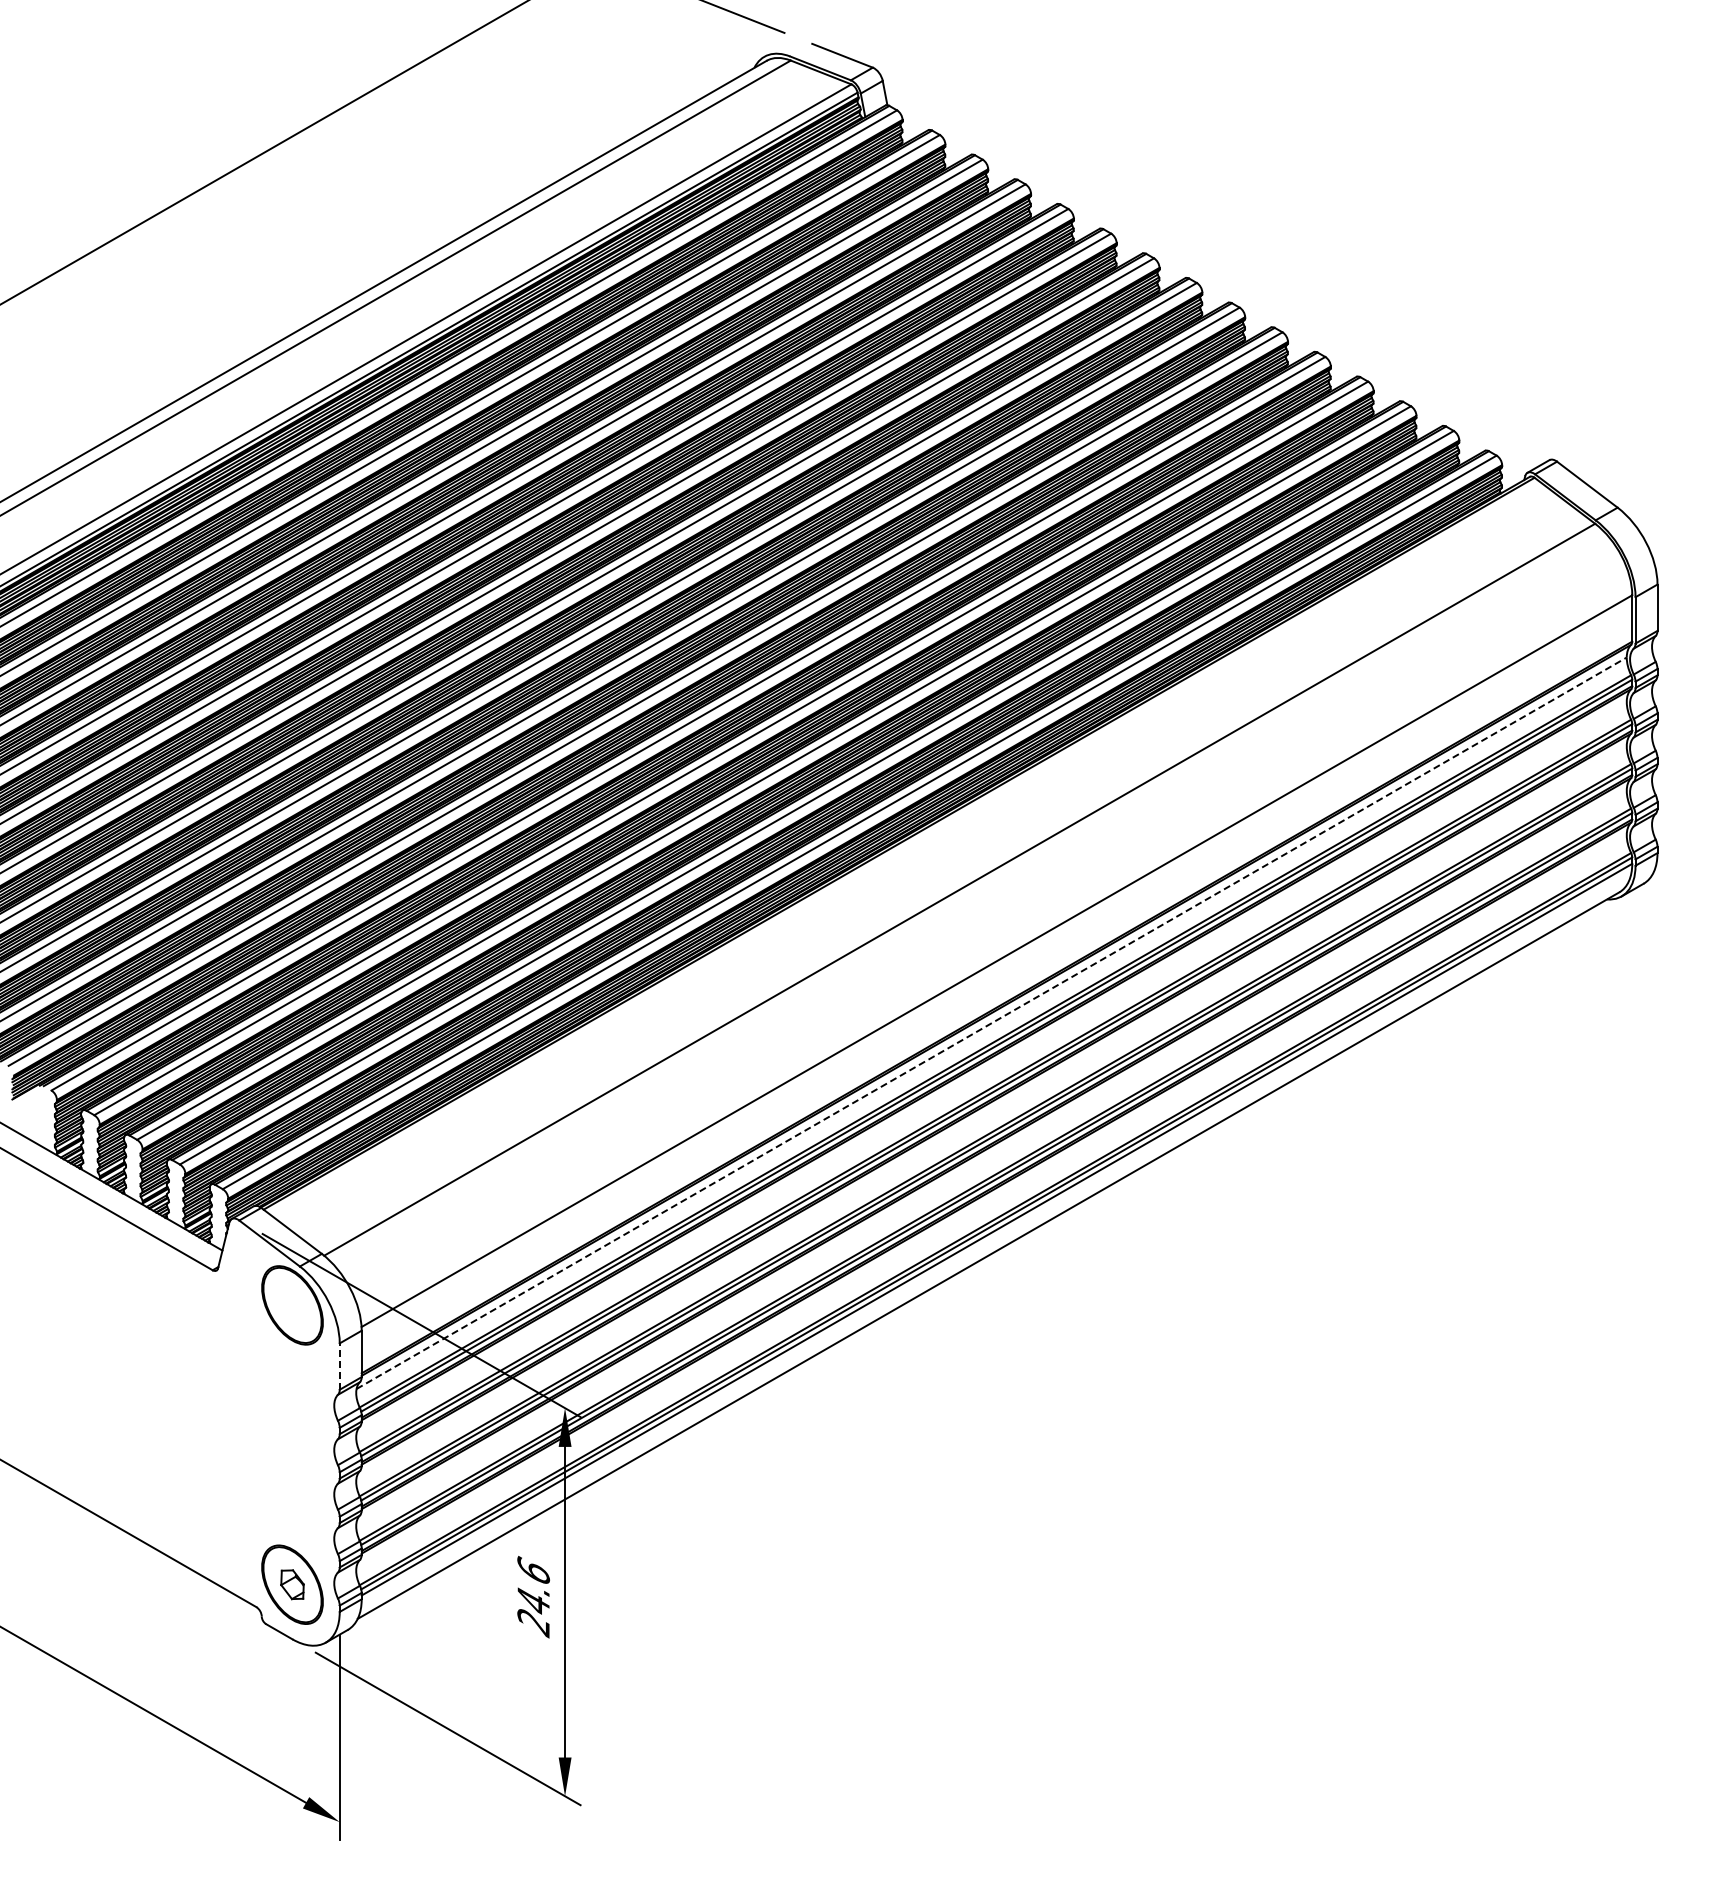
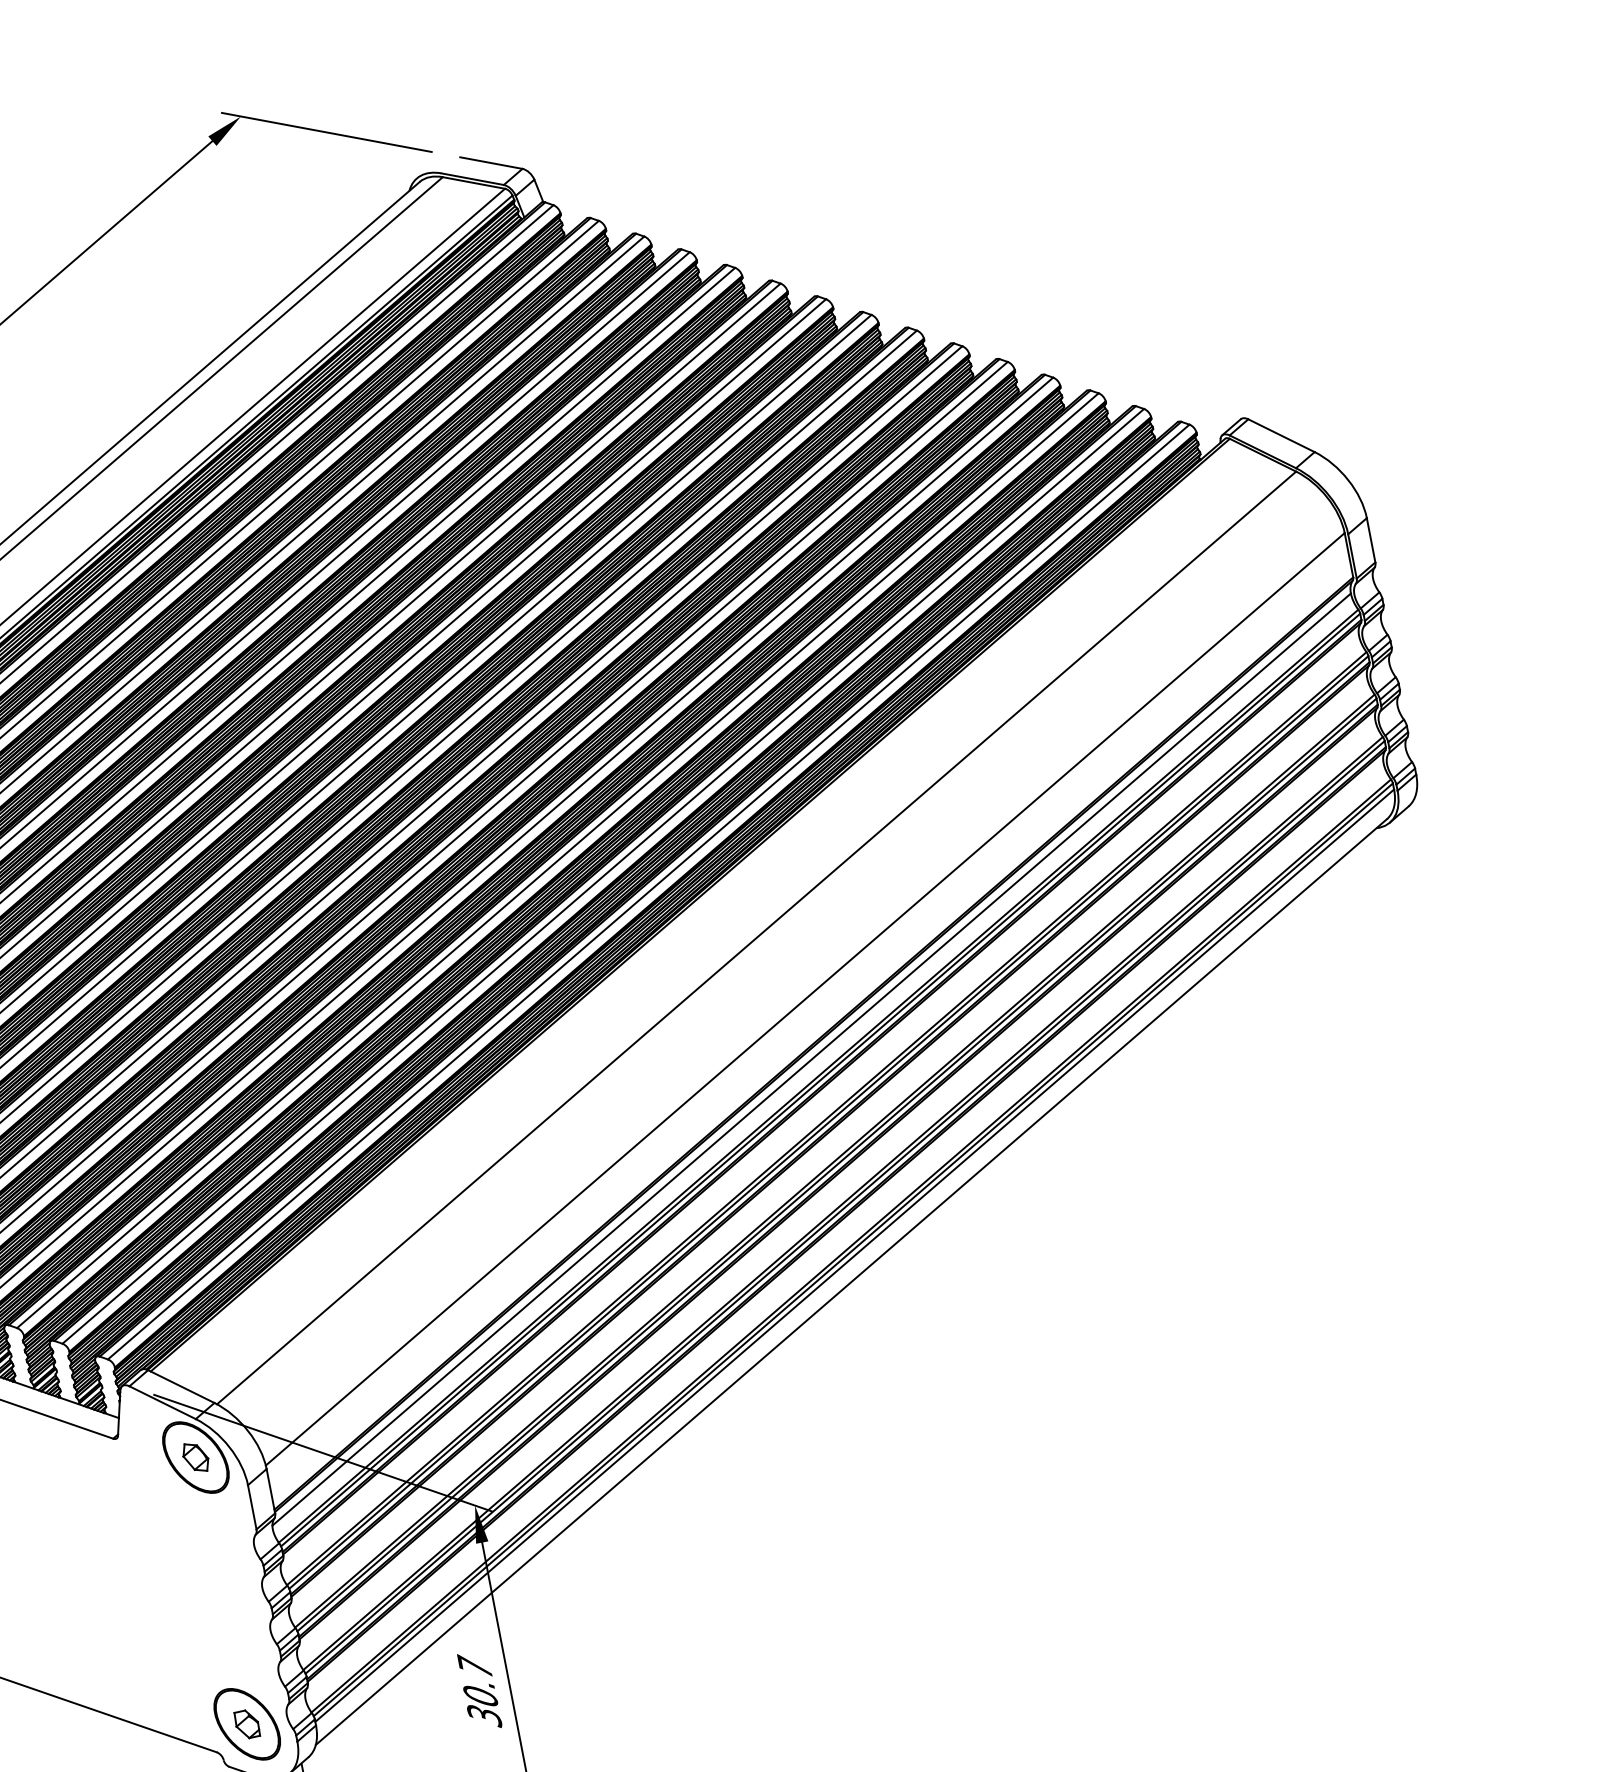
line: (991, 1023) -> (811, 1059), dashed -> solid
part: (292, 1304) -> (195, 1456), added
line: (339, 1366) -> (252, 1507), dashed -> solid
text: (533, 1596) -> (479, 1691), 24.6 -> 30.7

